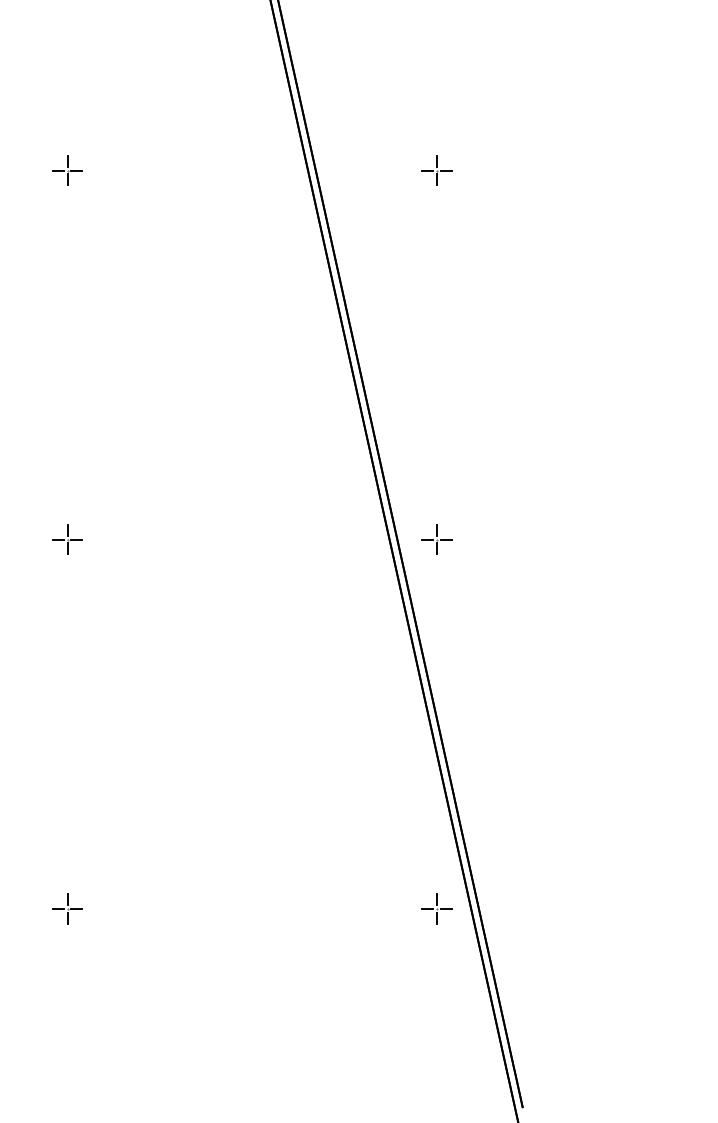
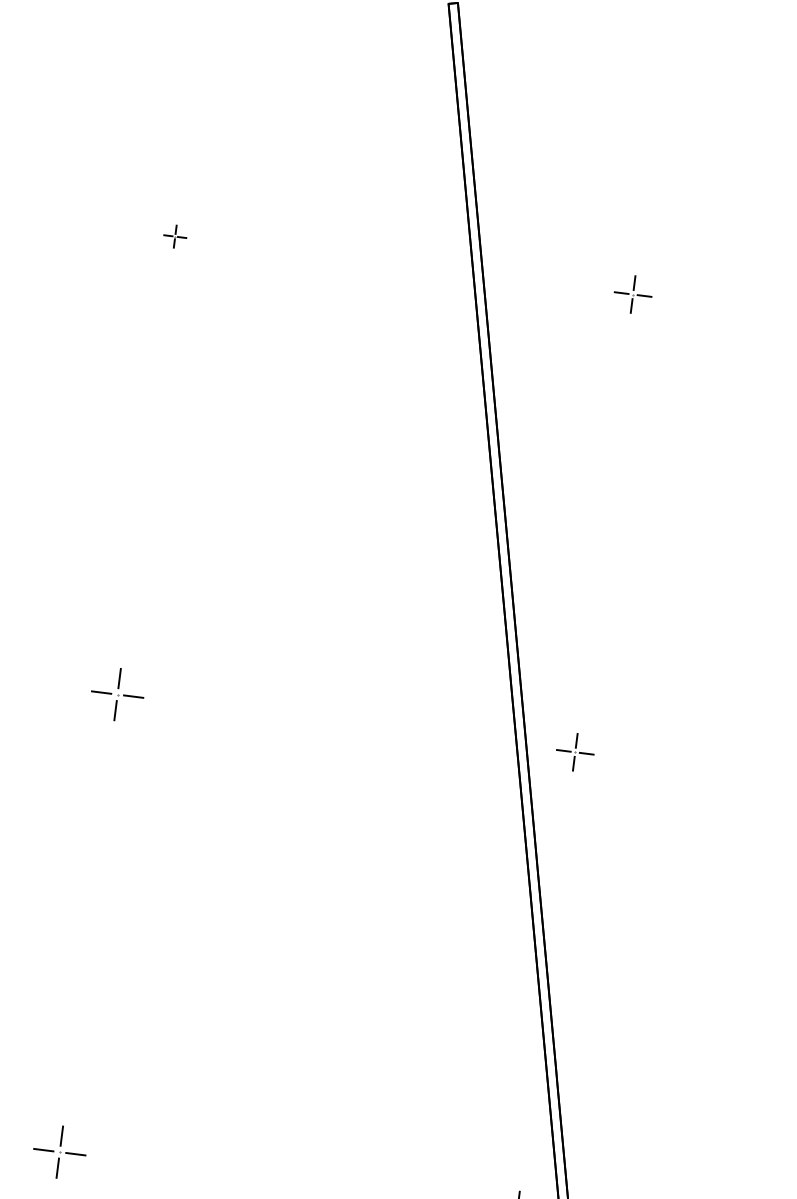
part: (67, 170) -> (175, 236), size x0.6
part: (67, 539) -> (117, 694), size x1.4
part: (67, 908) -> (59, 1151), size x1.4

